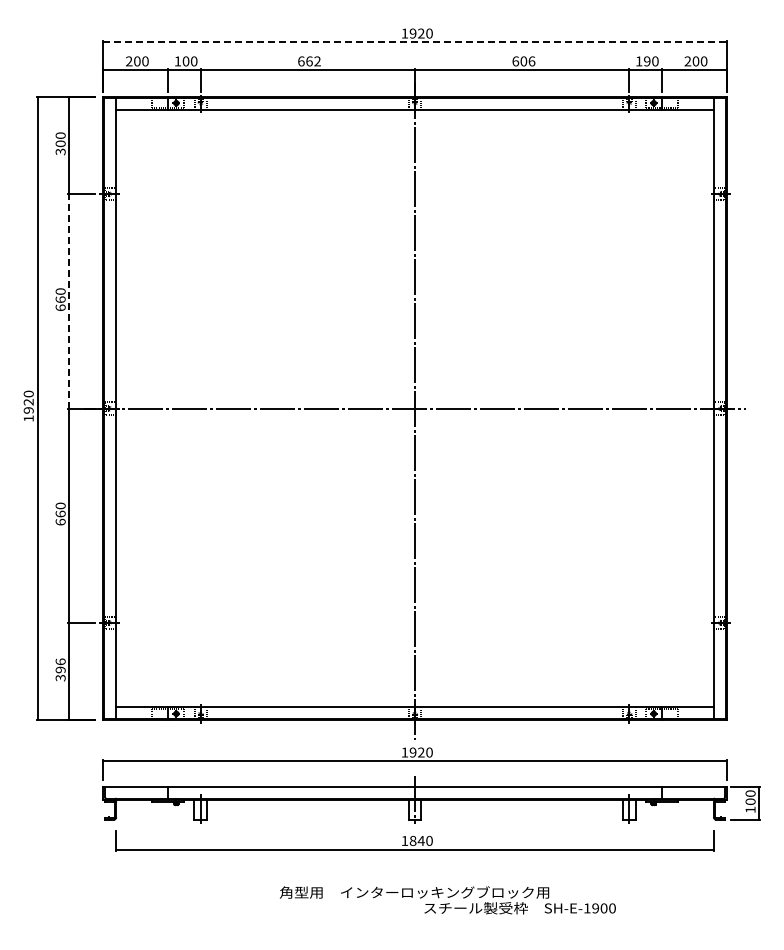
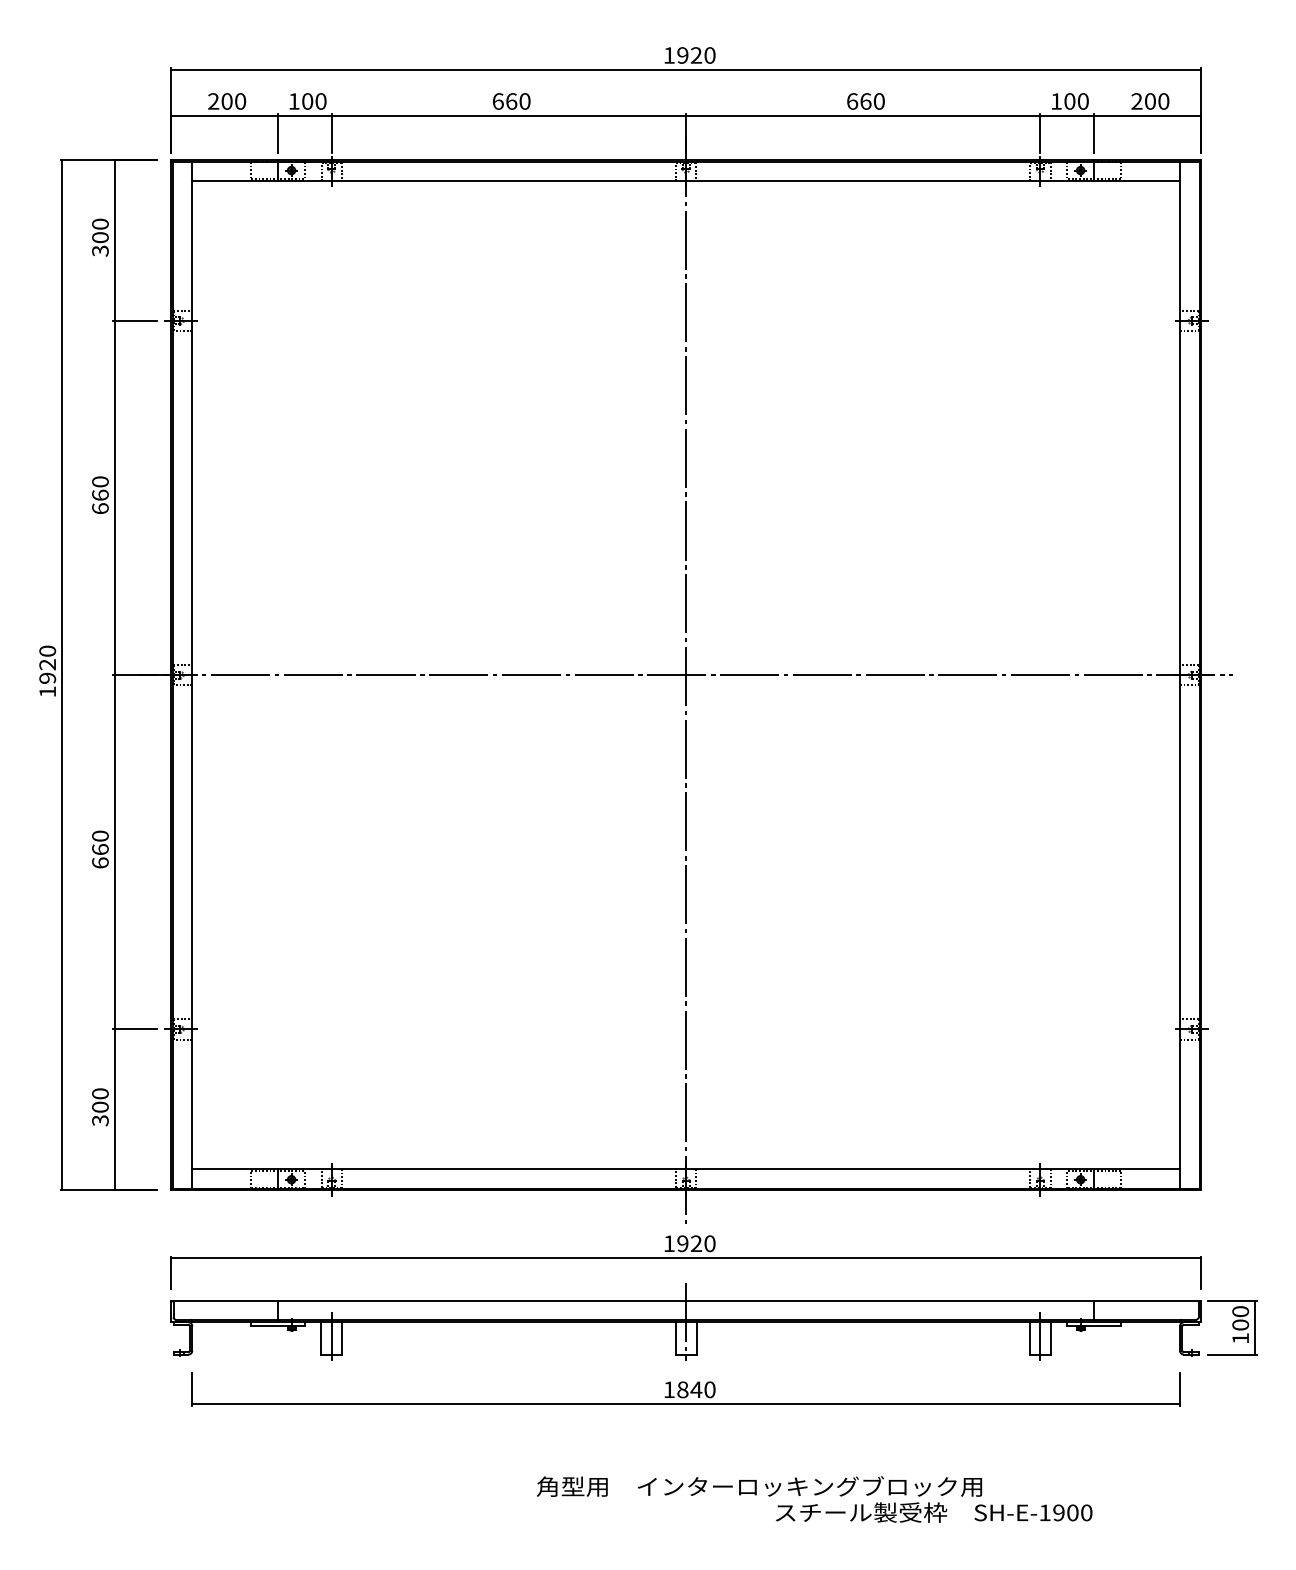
line: (415, 42) -> (686, 70), dashed -> solid
text: (317, 61) -> (524, 101), 662 -> 660
text: (527, 61) -> (871, 101), 606 -> 660
text: (647, 61) -> (1070, 101), 190 -> 100
line: (69, 300) -> (115, 496), dashed -> solid
text: (60, 665) -> (100, 1099), 396 -> 300
text: (447, 900) -> (814, 1499), moved

